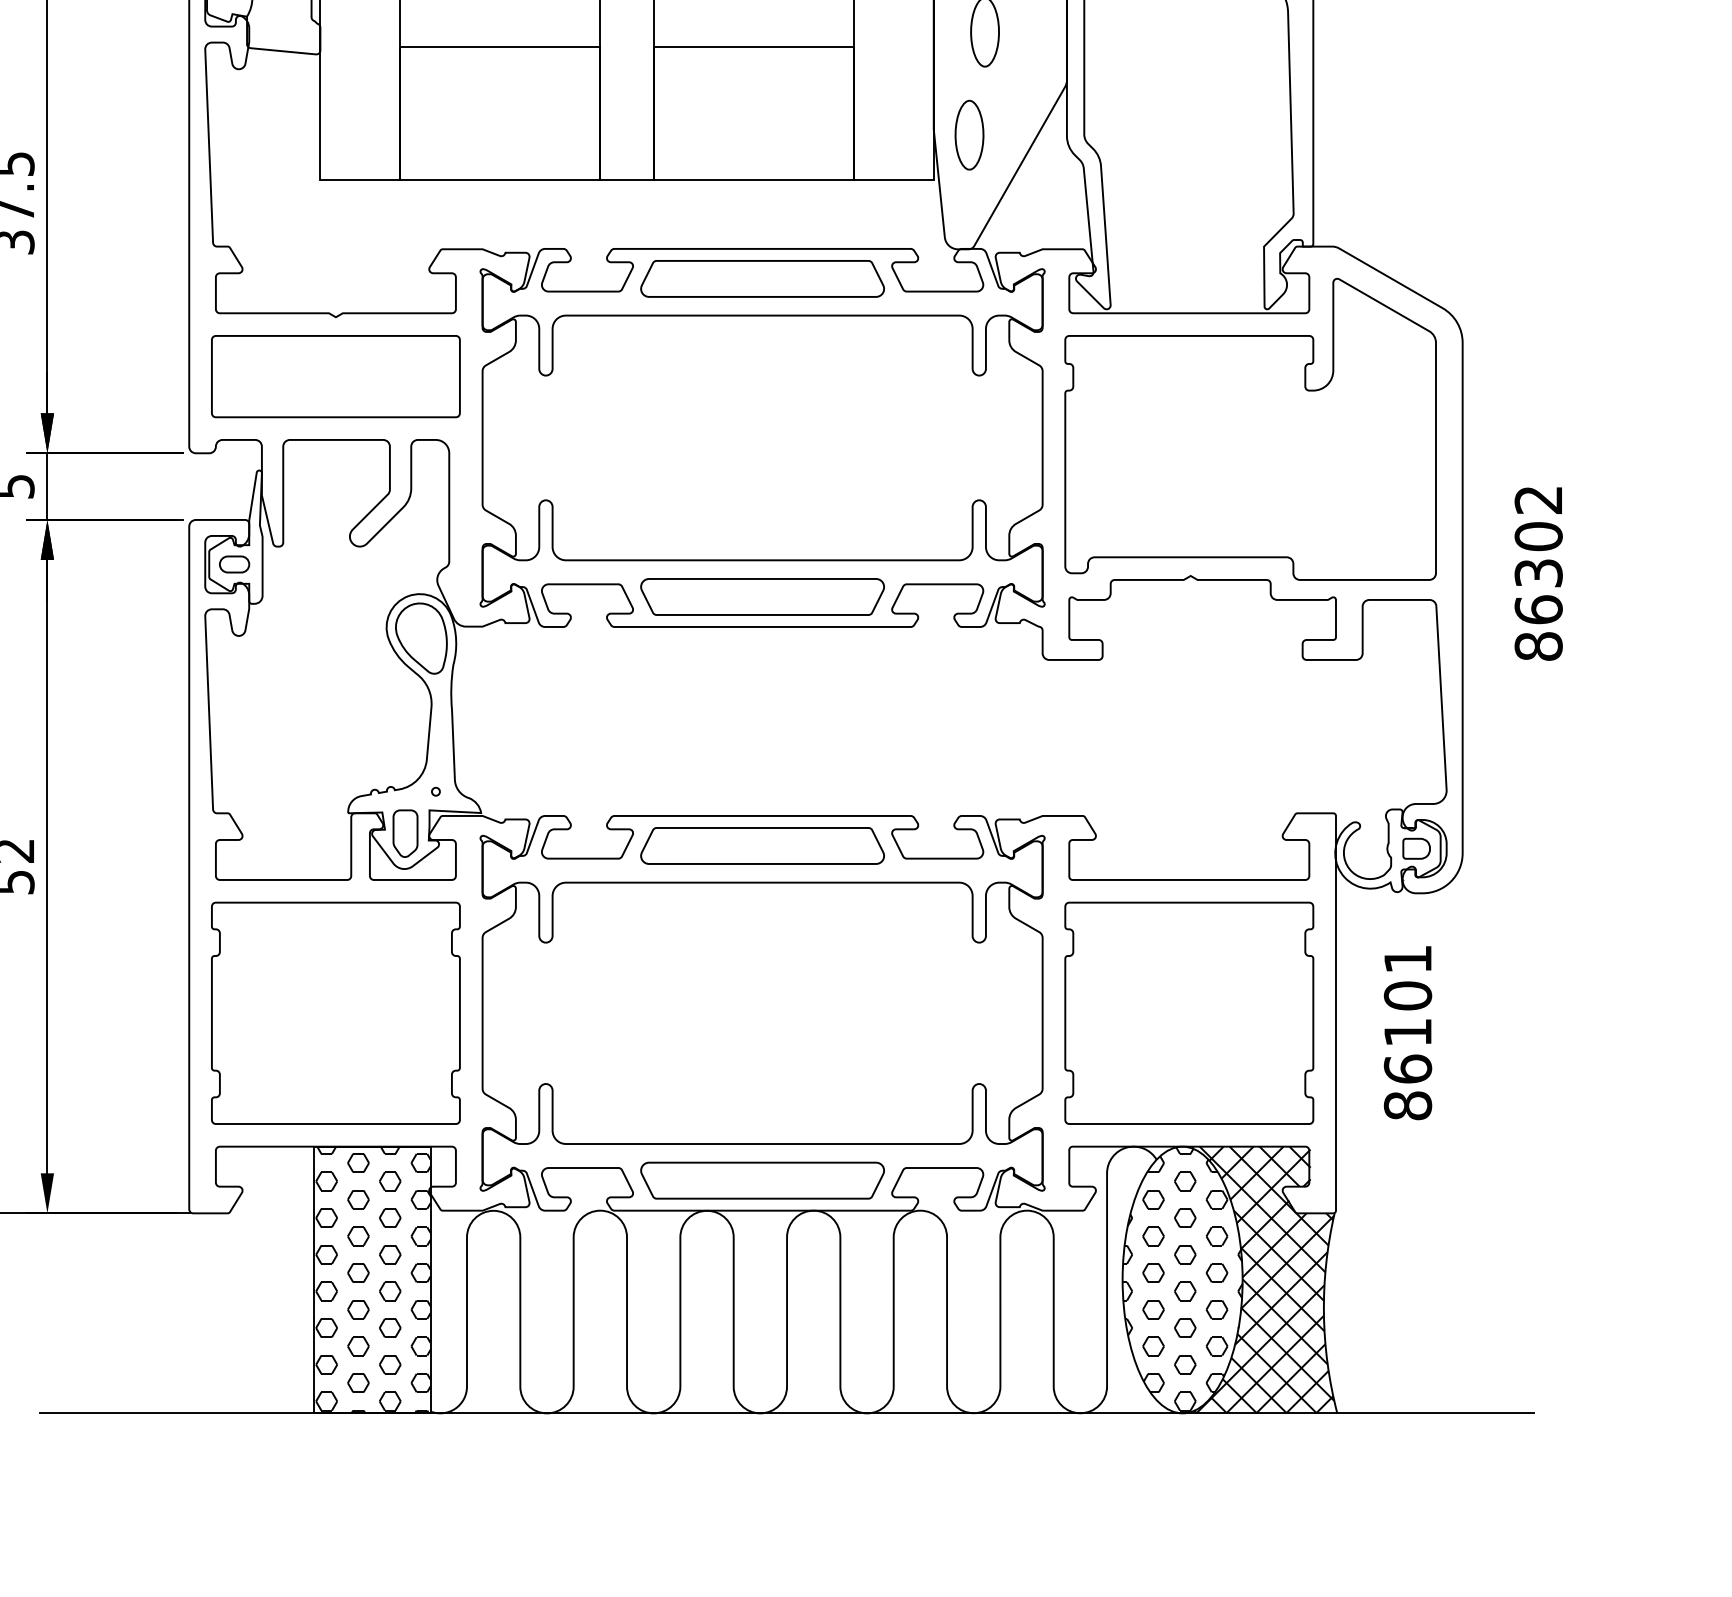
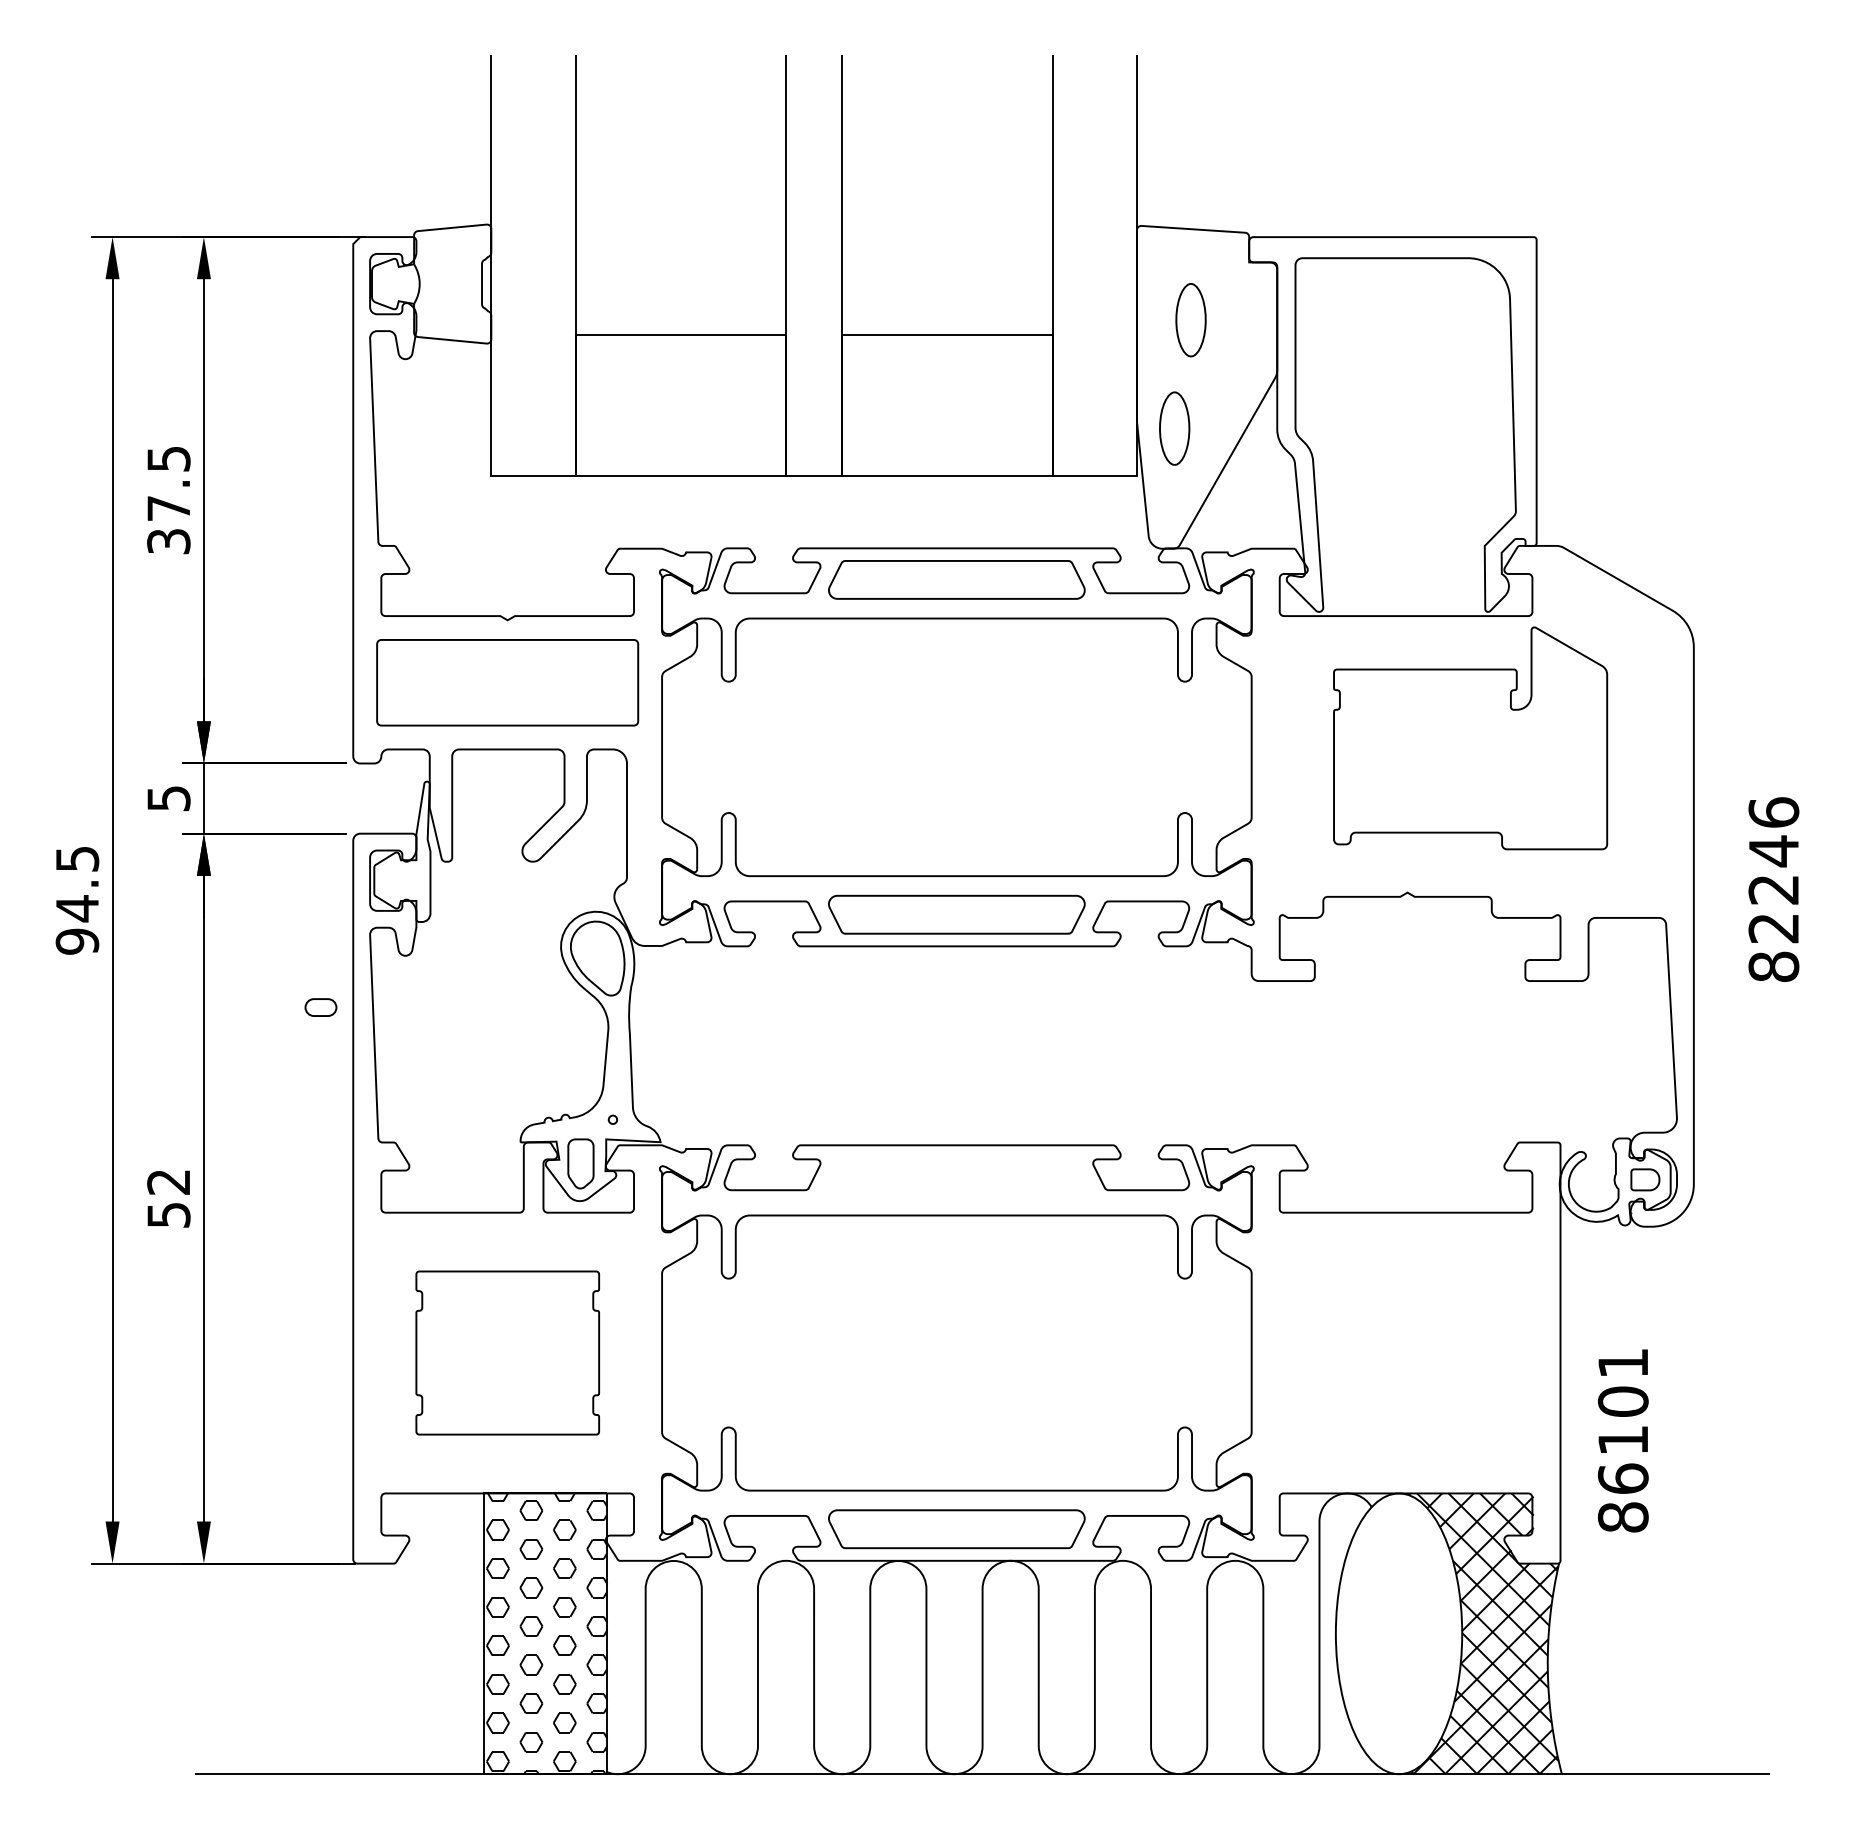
part: (1250, 429) -> (1470, 738), size x0.7
text: (1538, 554) -> (1773, 870), 86302 -> 82246
part: (234, 564) -> (320, 1007), moved
curve: (762, 828) -> (956, 1158), removed
part: (335, 1012) -> (507, 1352), size x0.7
part: (1188, 1012) -> (1405, 1352), removed
text: (1407, 1032) -> (1622, 1440), moved
hatch: (1182, 1278) -> (1398, 1632), removed

